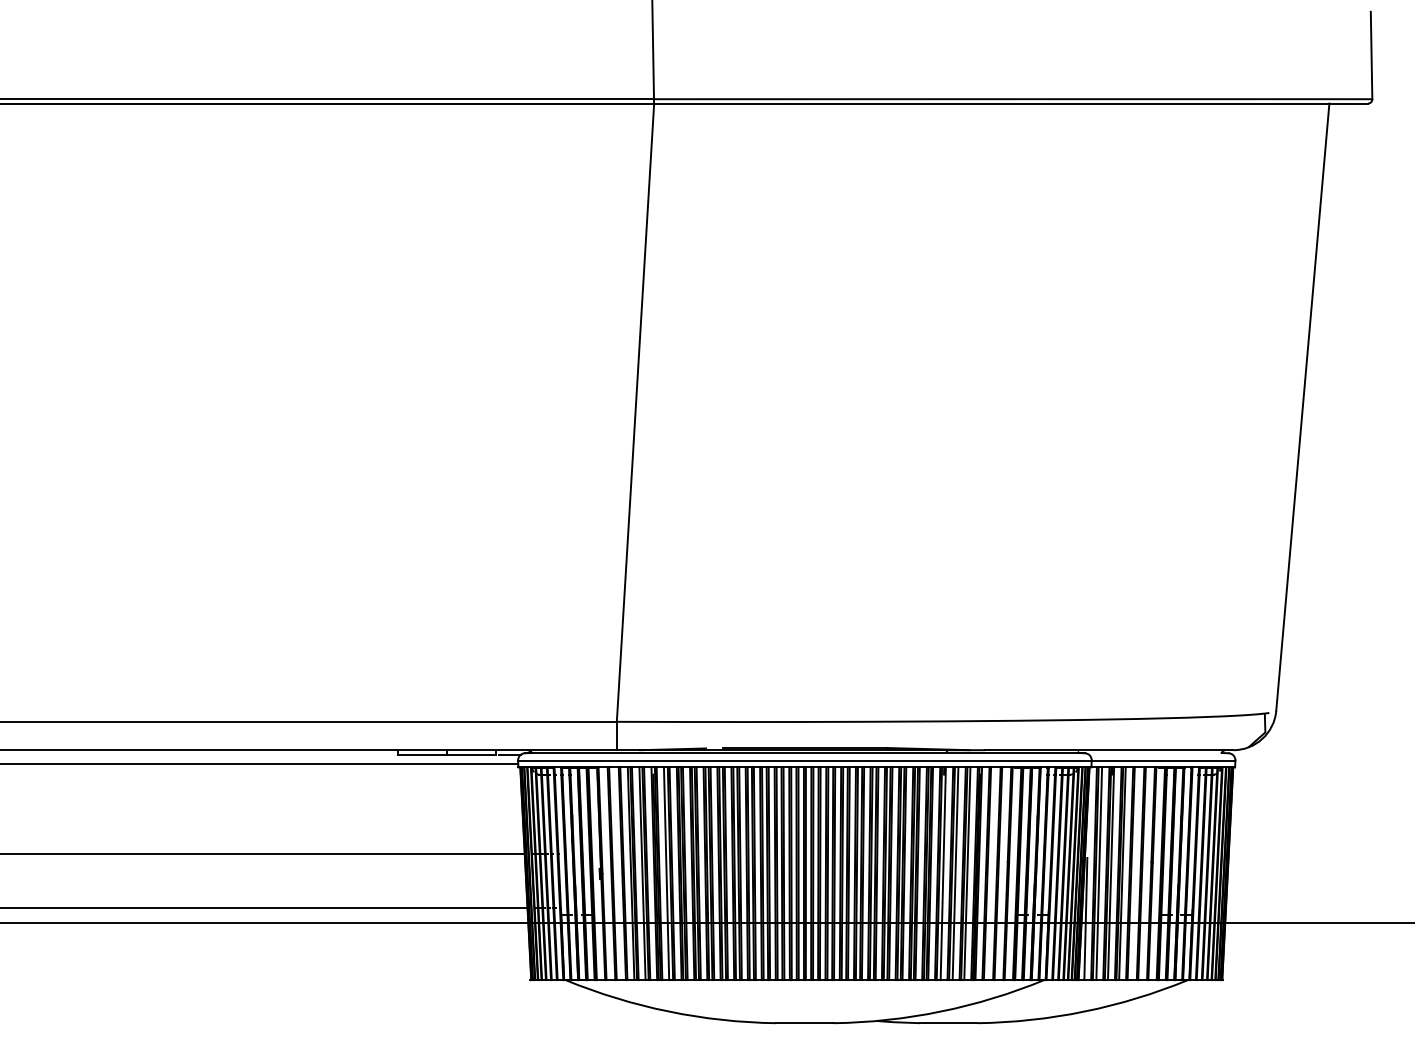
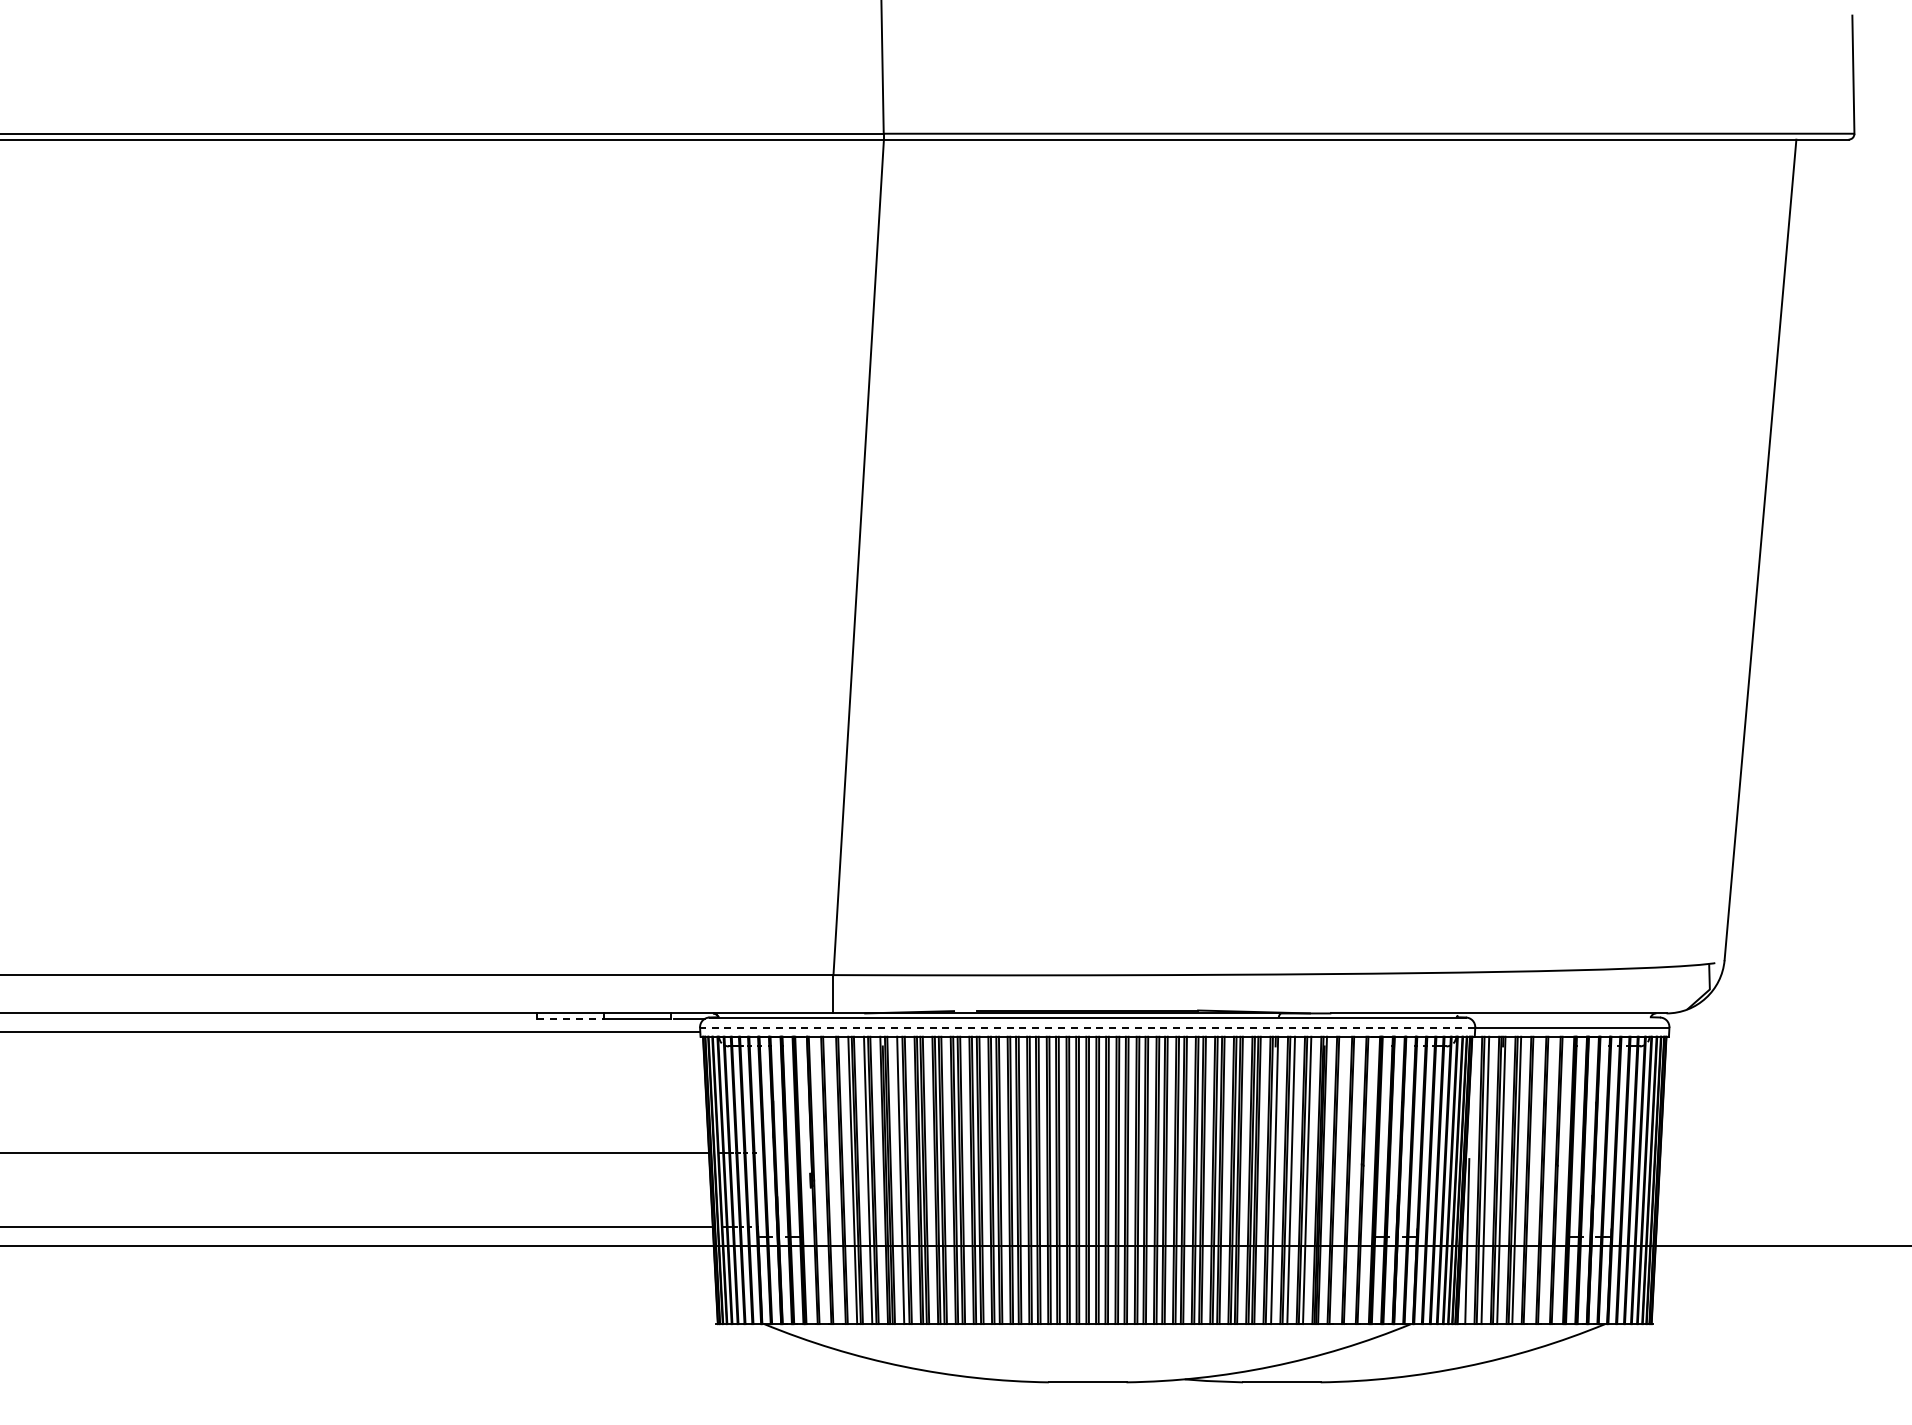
line: (422, 754) -> (571, 1019), solid -> dashed
line: (804, 760) -> (1087, 1027), solid -> dashed

